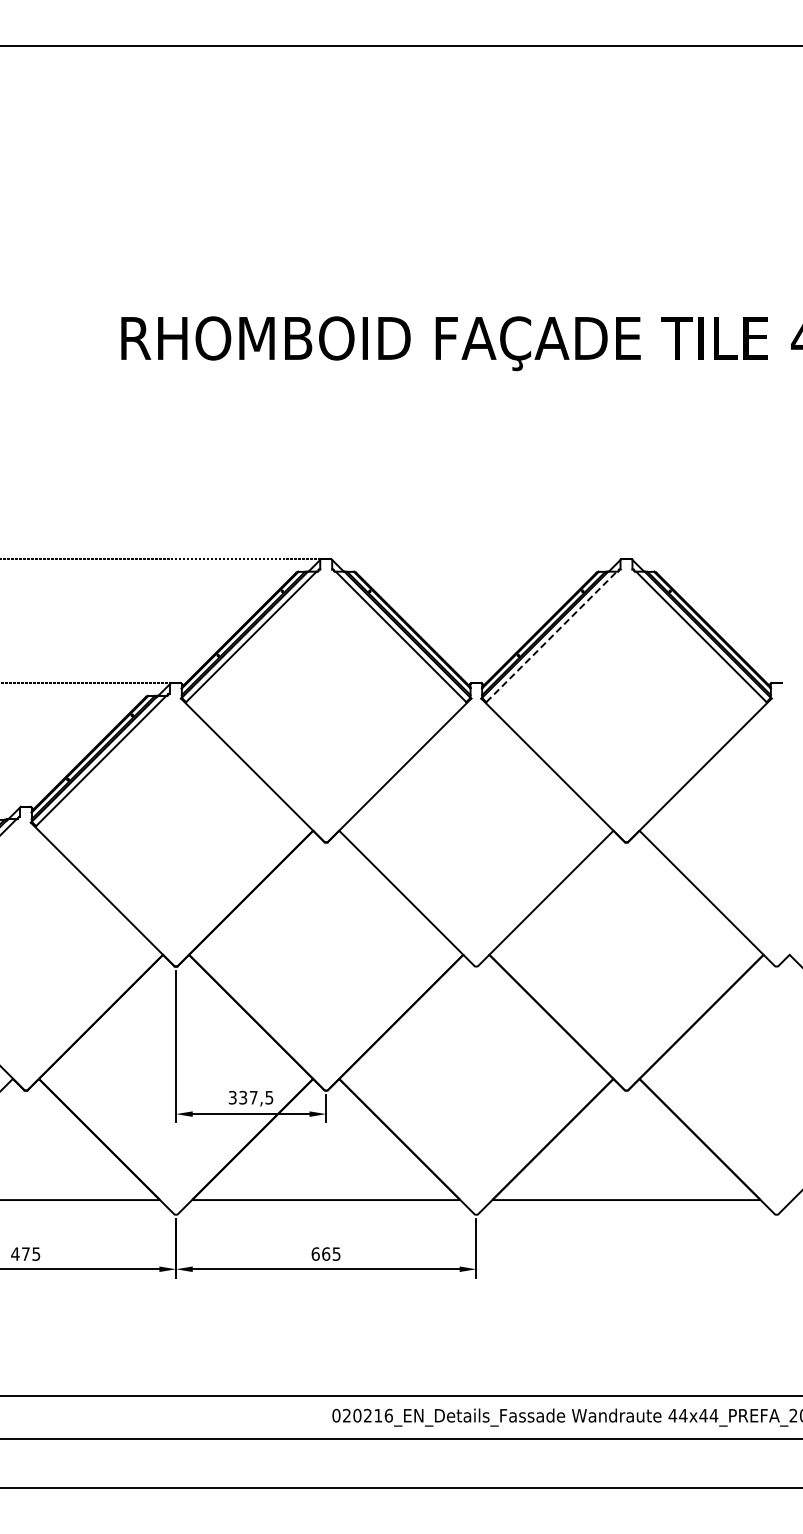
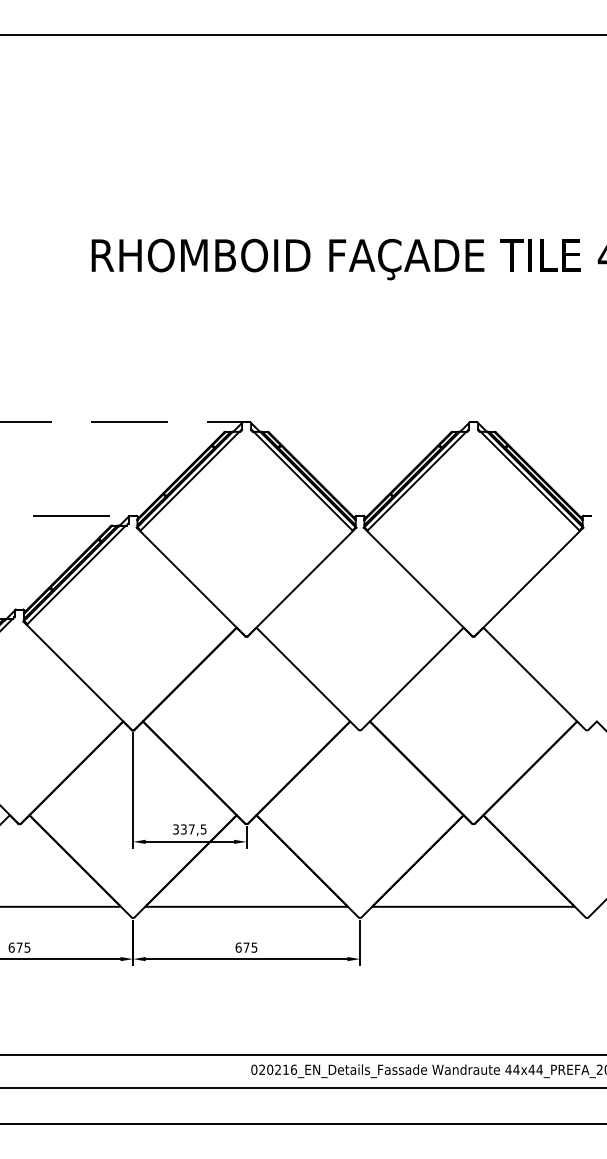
line: (552, 636) -> (417, 480), dashed -> solid
text: (15, 1253) -> (11, 947), 475 -> 675
text: (326, 1253) -> (246, 947), 665 -> 675

